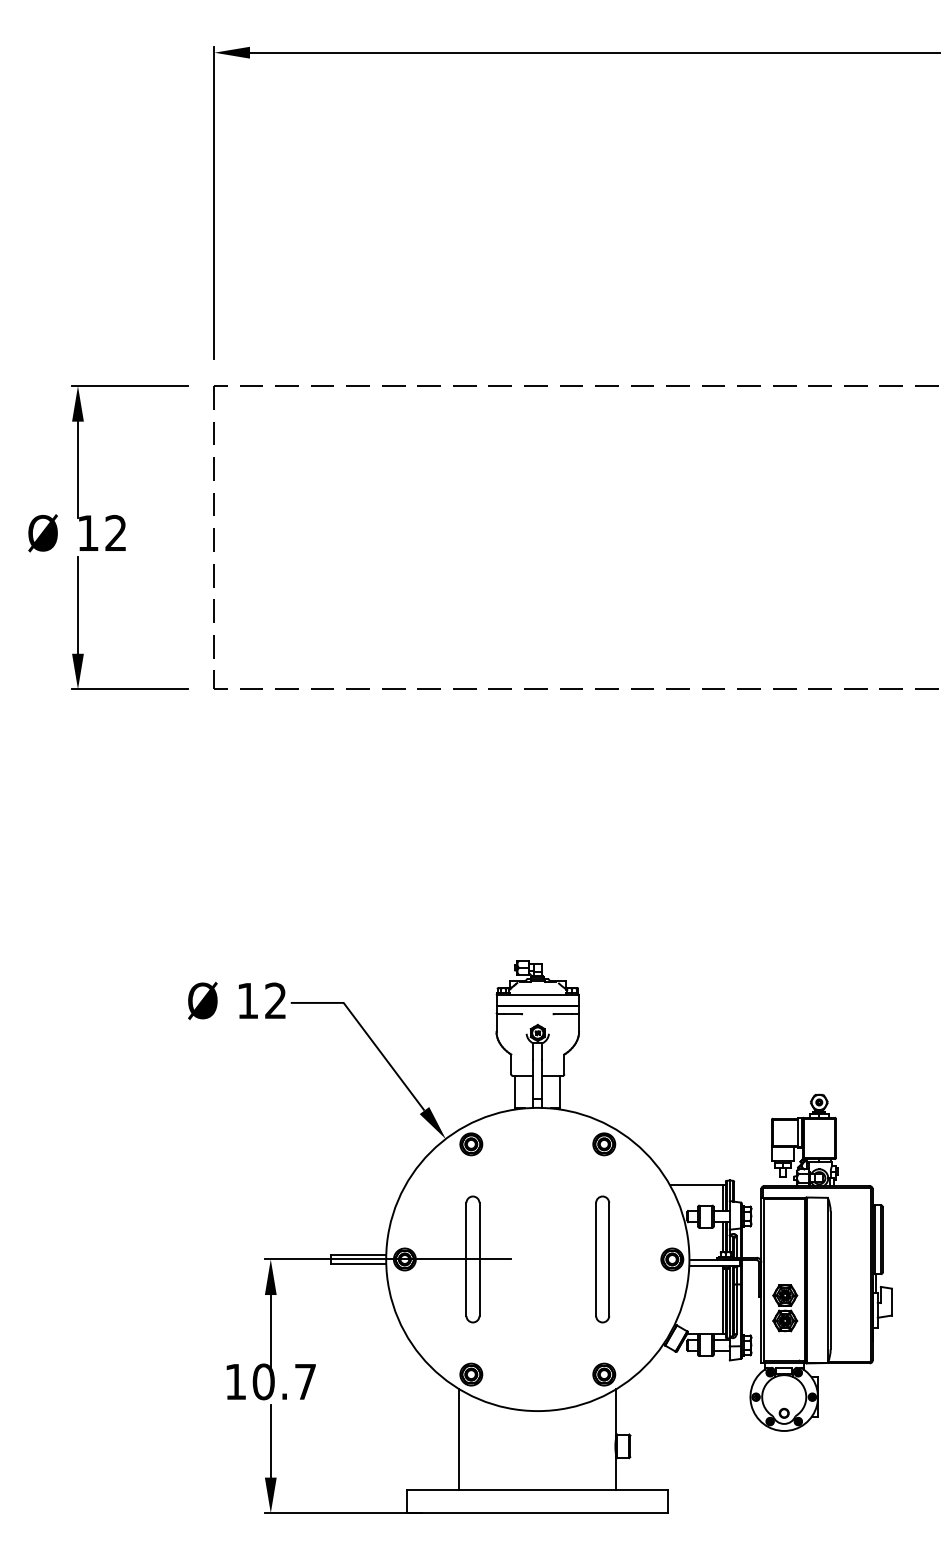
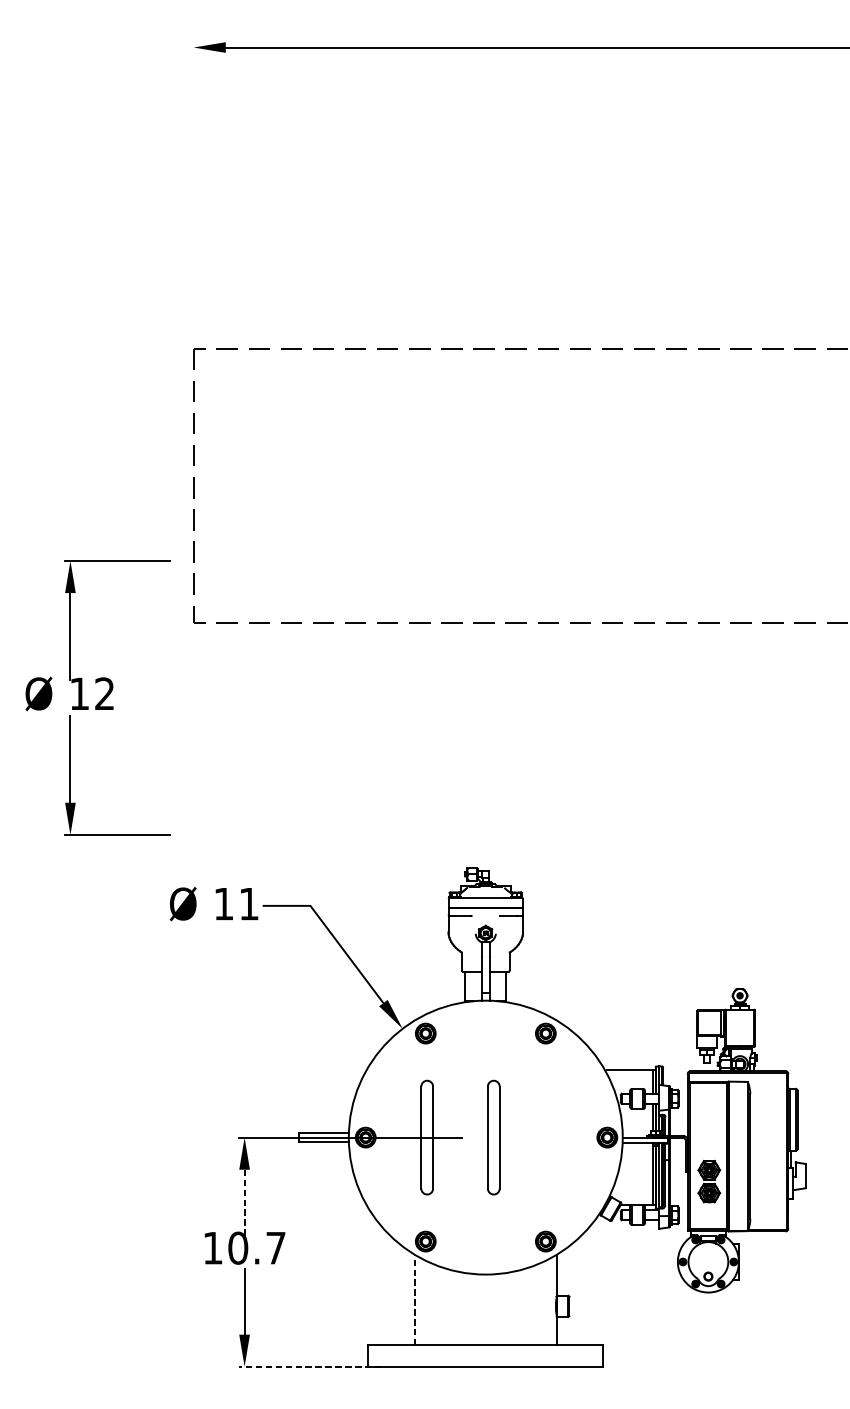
line: (214, 202) -> (193, 182), removed
part: (108, 537) -> (98, 697), moved
text: (275, 1000) -> (248, 903), 12 -> 11
part: (602, 1259) -> (493, 1137), moved
line: (270, 1331) -> (244, 1202), solid -> dashed
line: (459, 1438) -> (415, 1299), solid -> dashed
line: (343, 1513) -> (310, 1367), solid -> dashed

